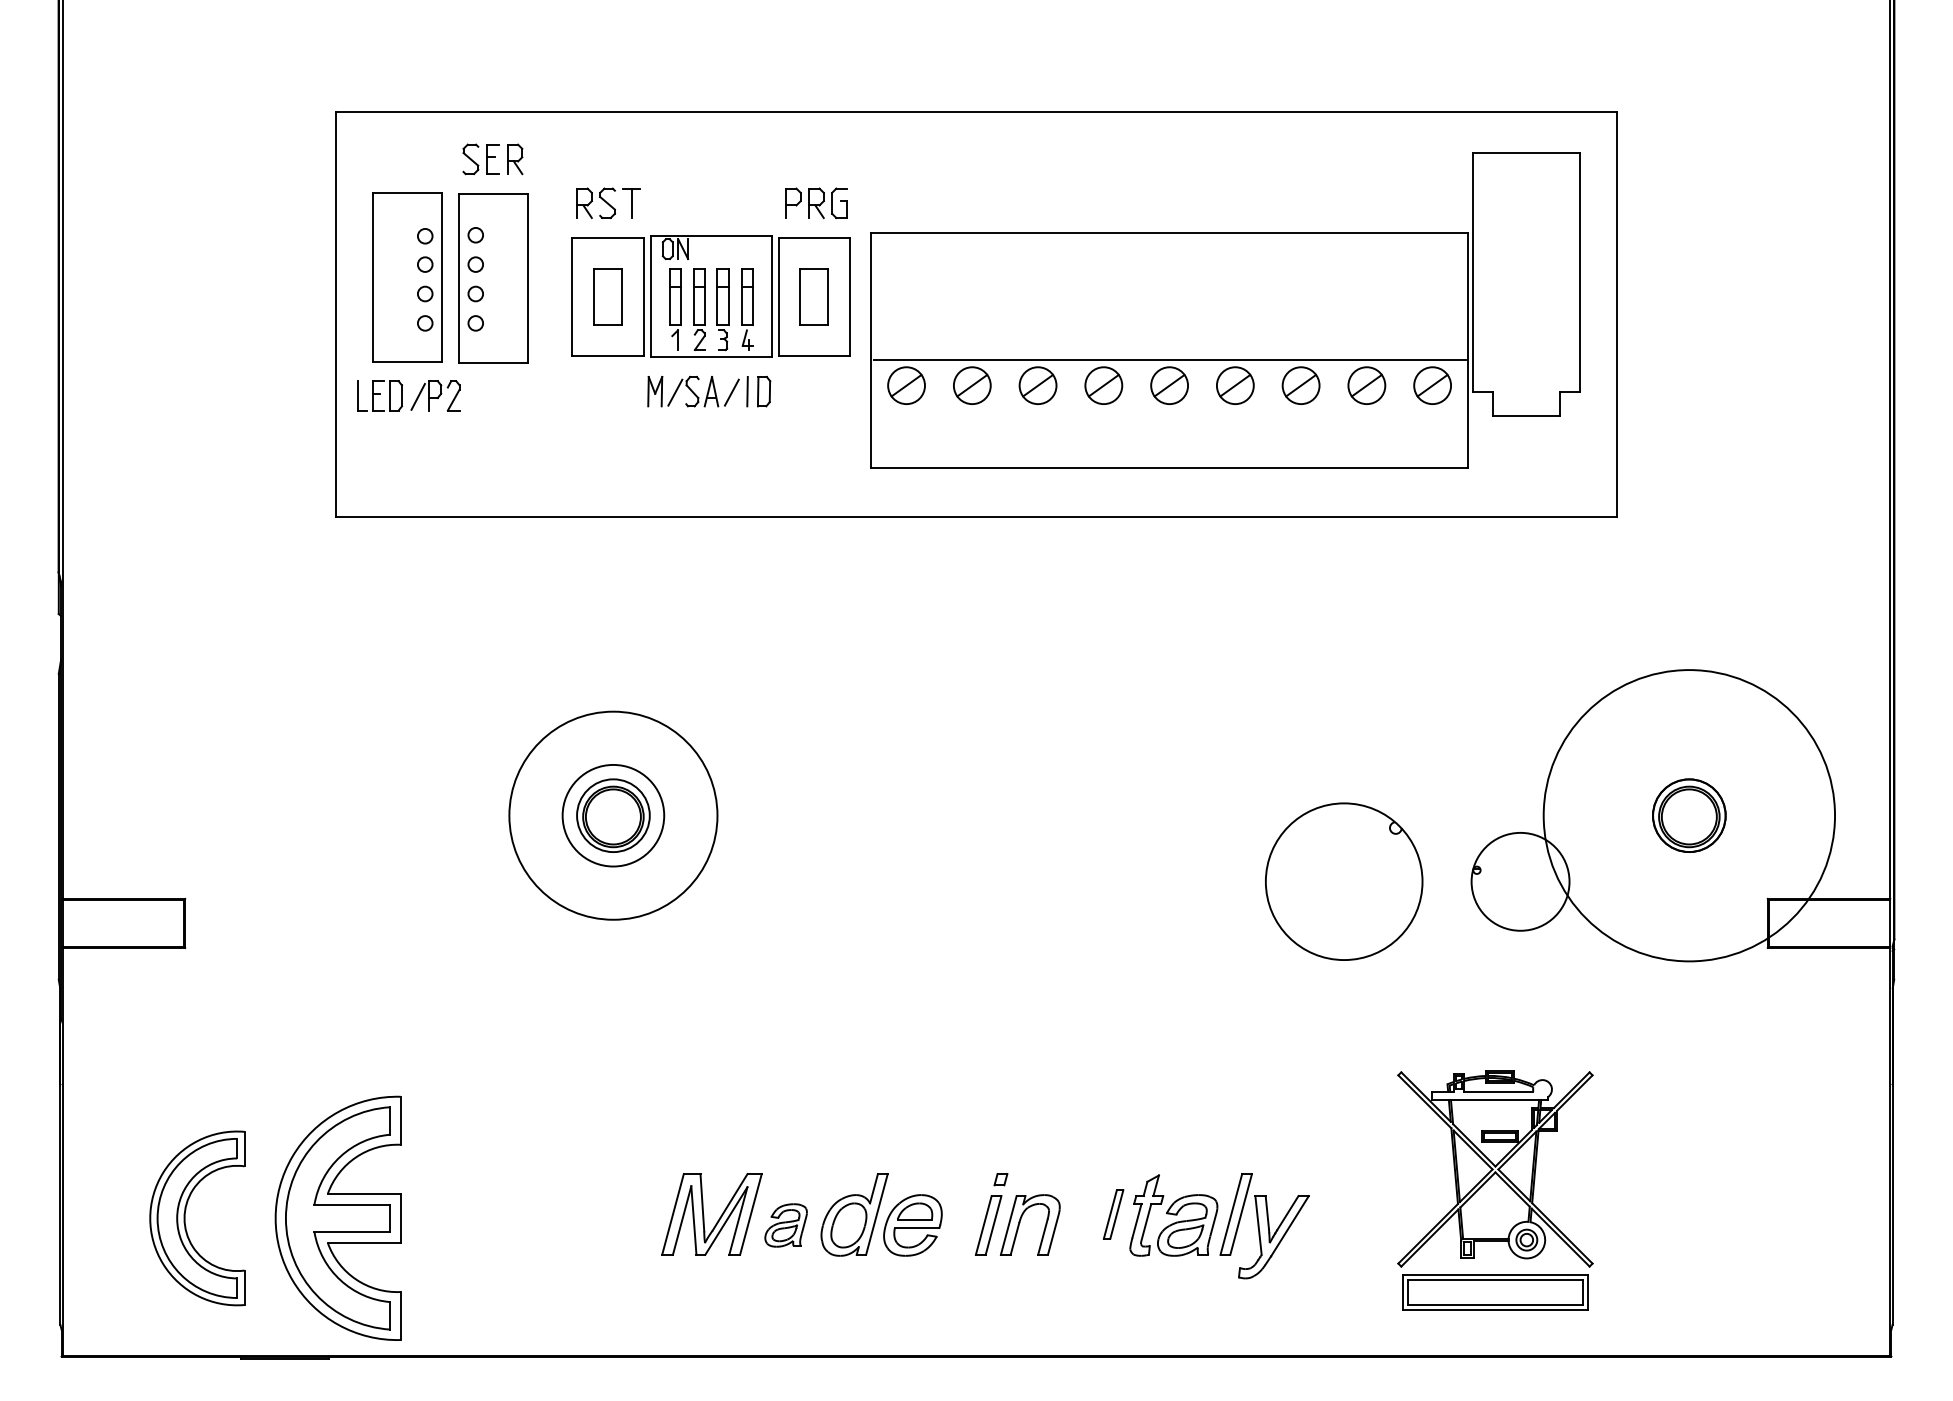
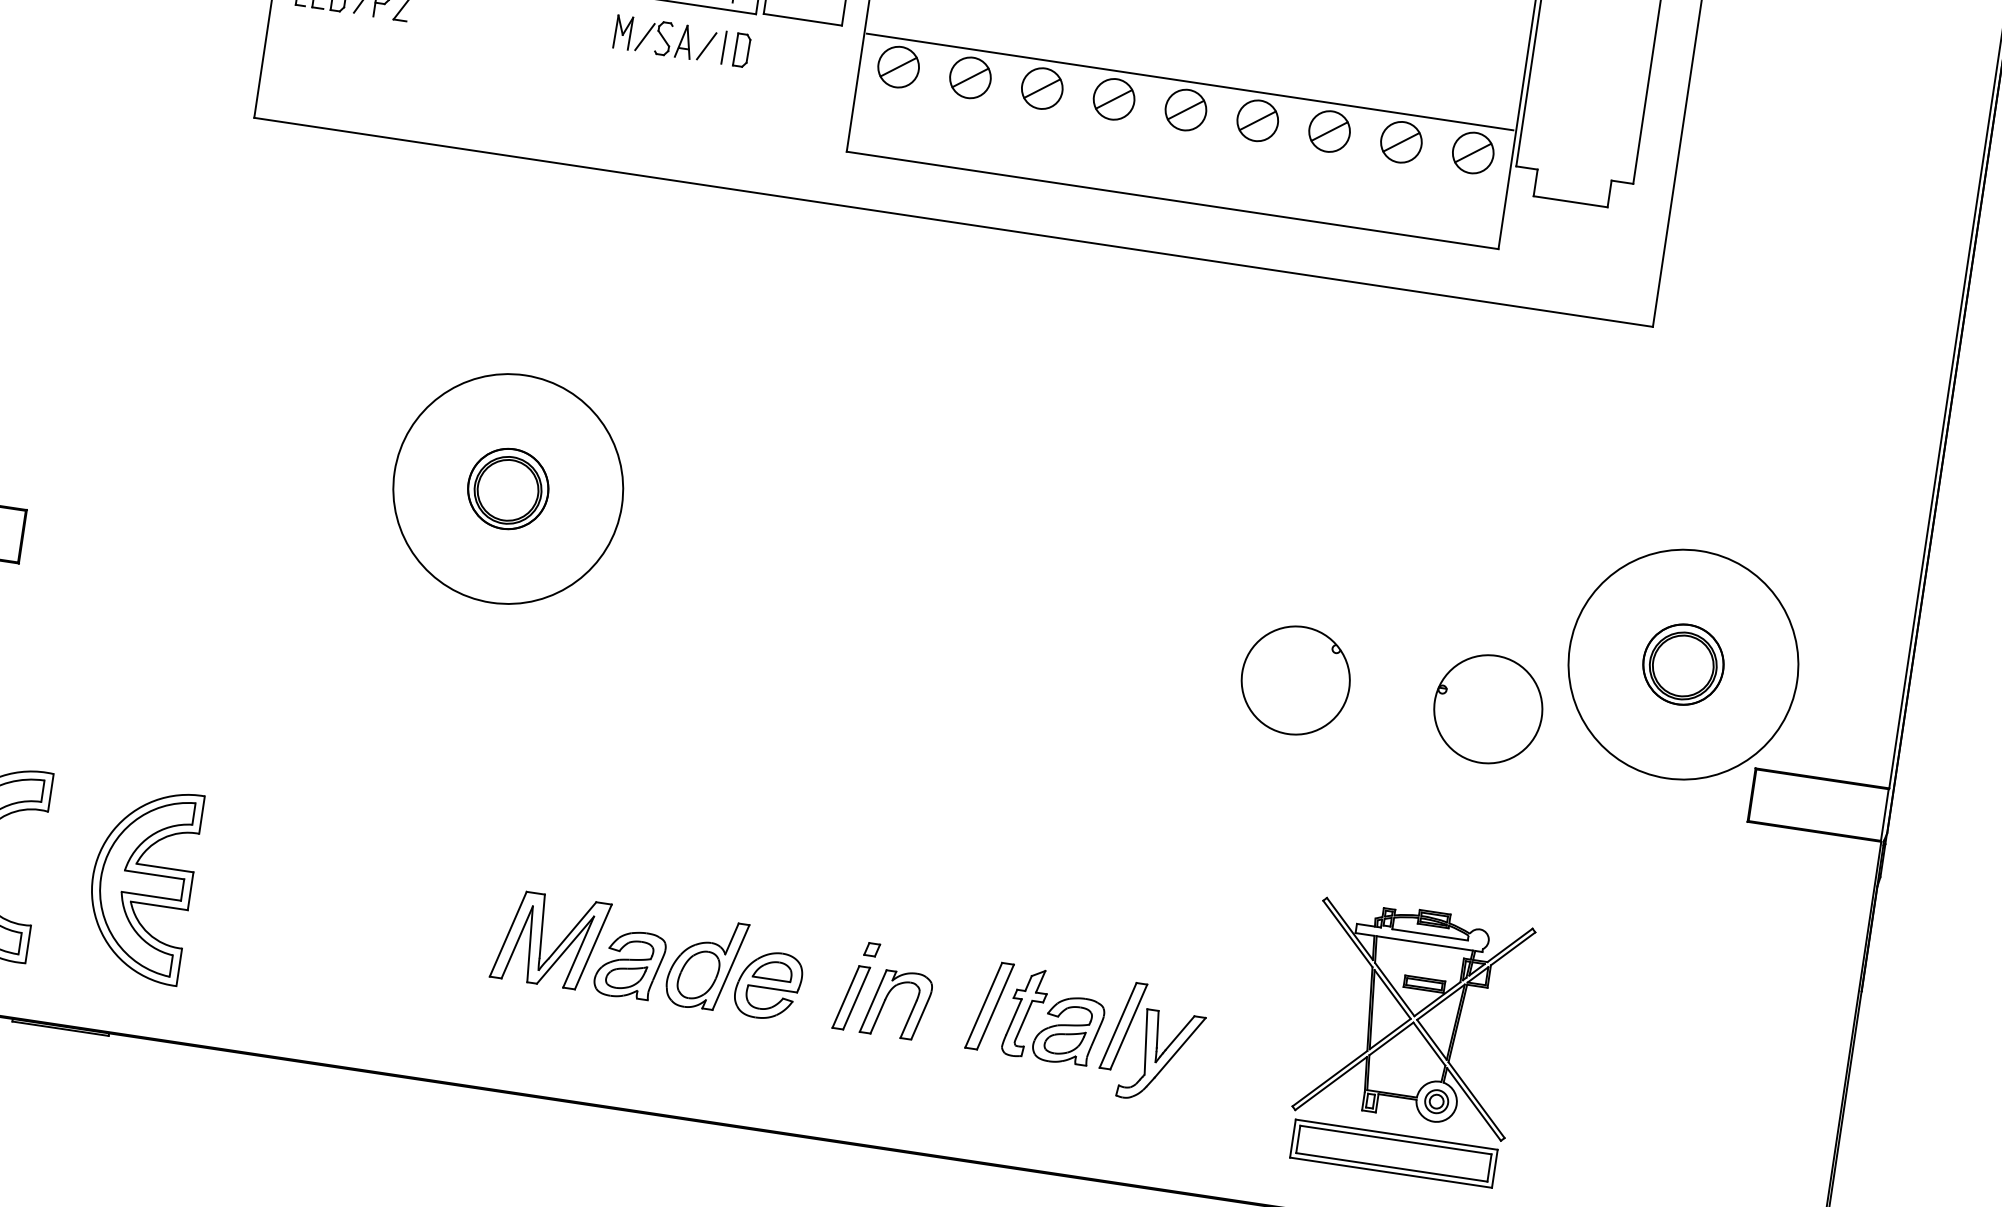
circle: (613, 815) -> (508, 488), size x0.71
circle: (1689, 815) -> (1683, 664), size x0.71
part: (1344, 881) -> (1296, 680), size x0.62
part: (1113, 1214) -> (989, 1006), size x1.67
part: (337, 1218) -> (141, 883), size x0.71
part: (785, 1225) -> (629, 964), size x1.43

